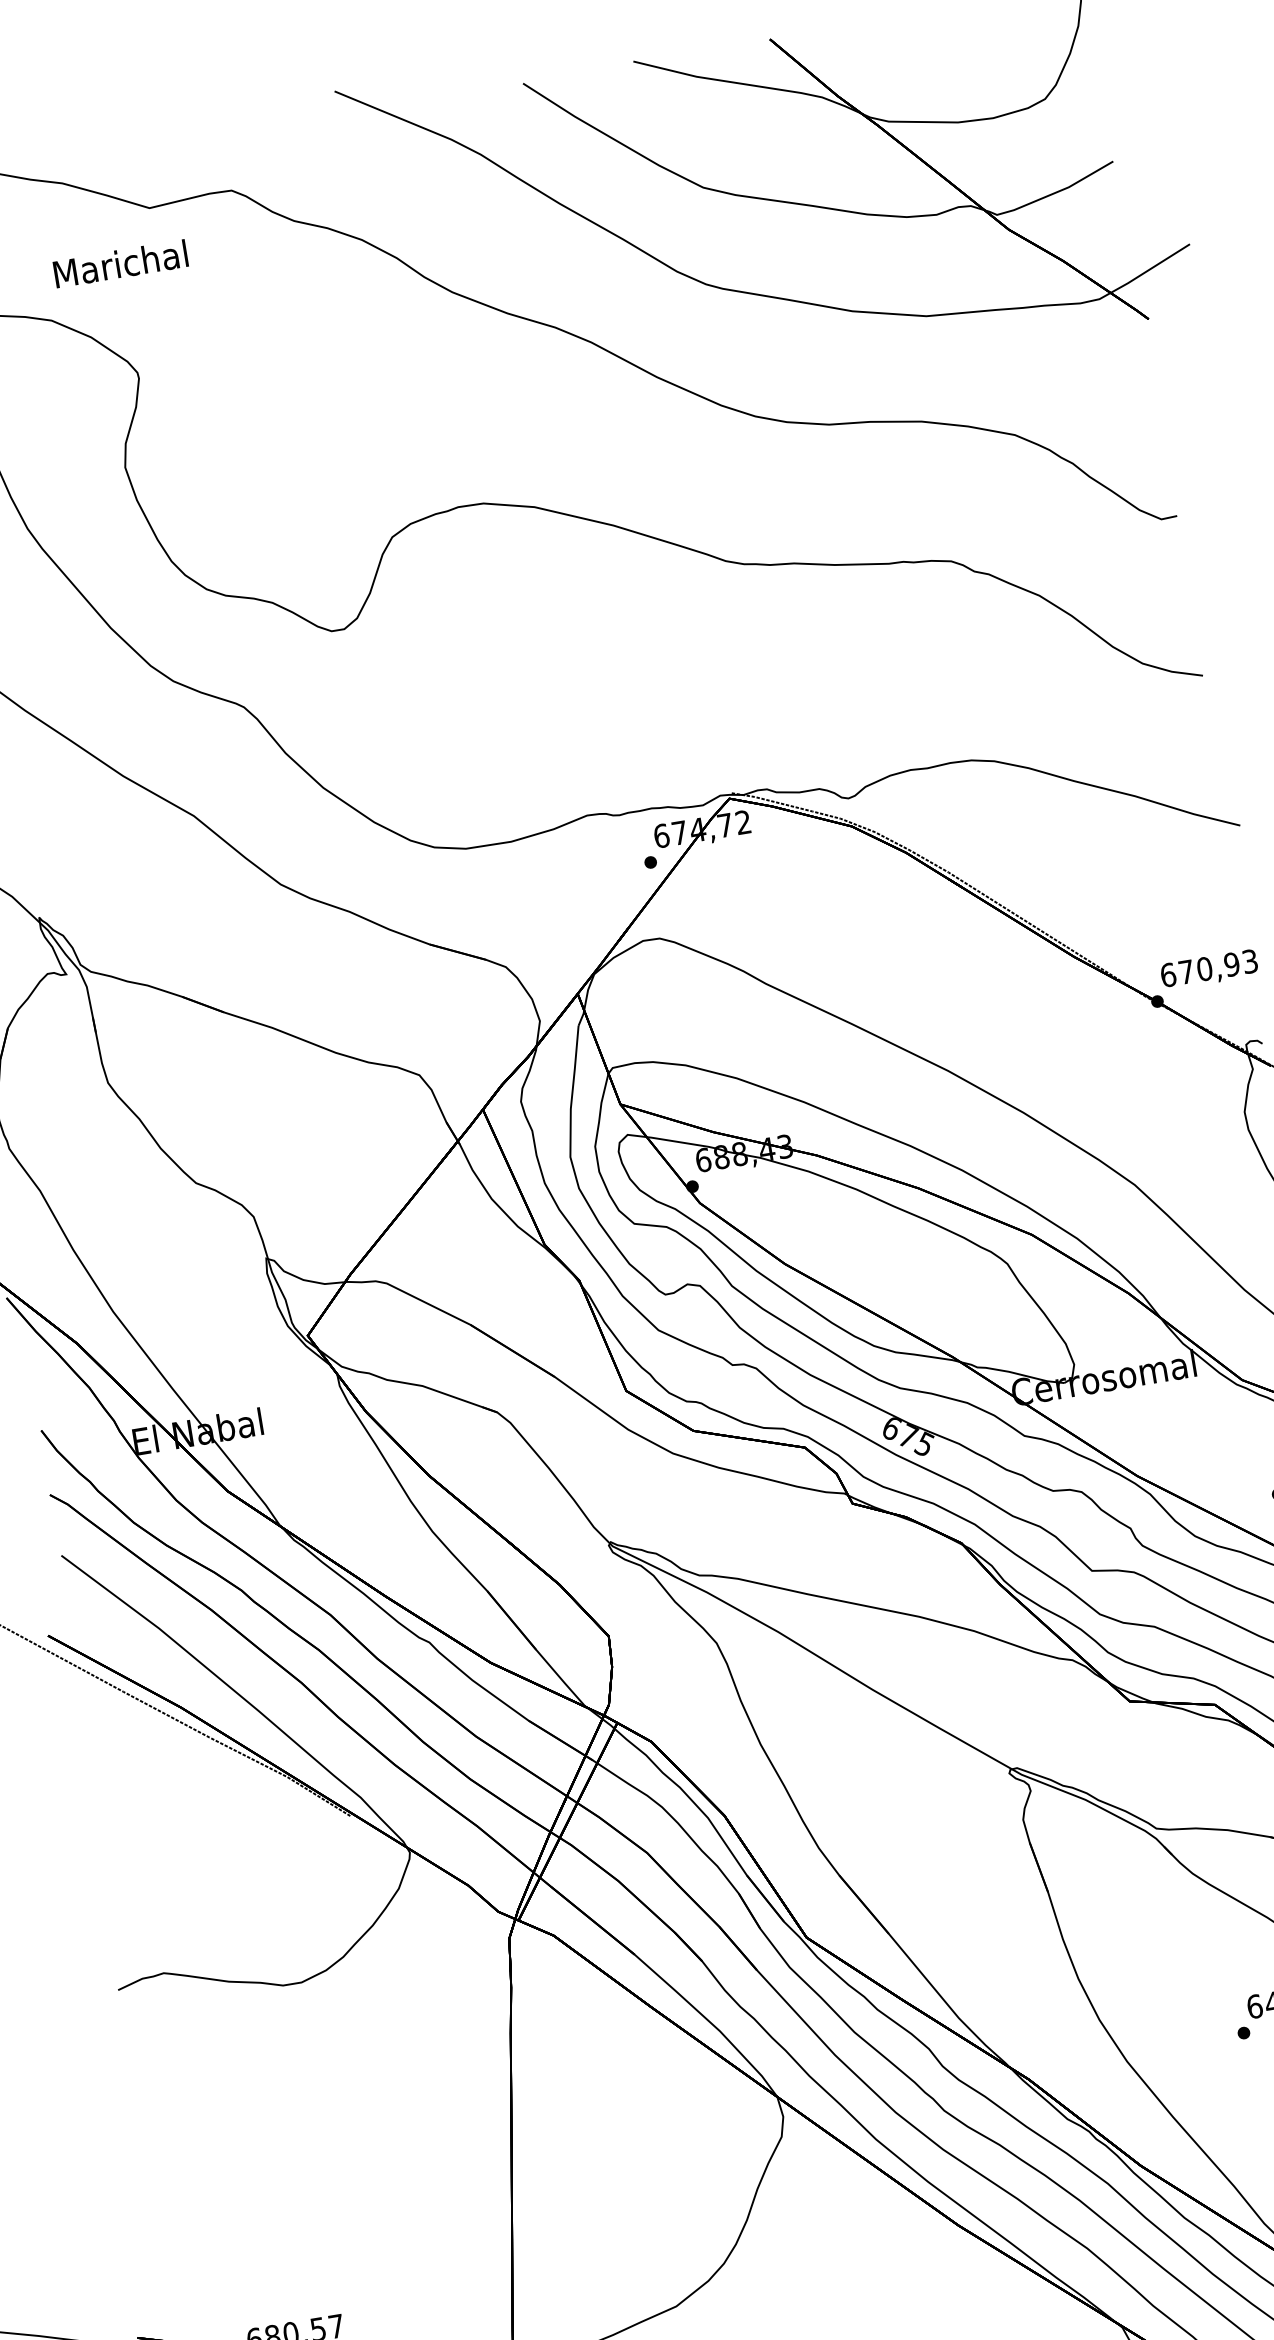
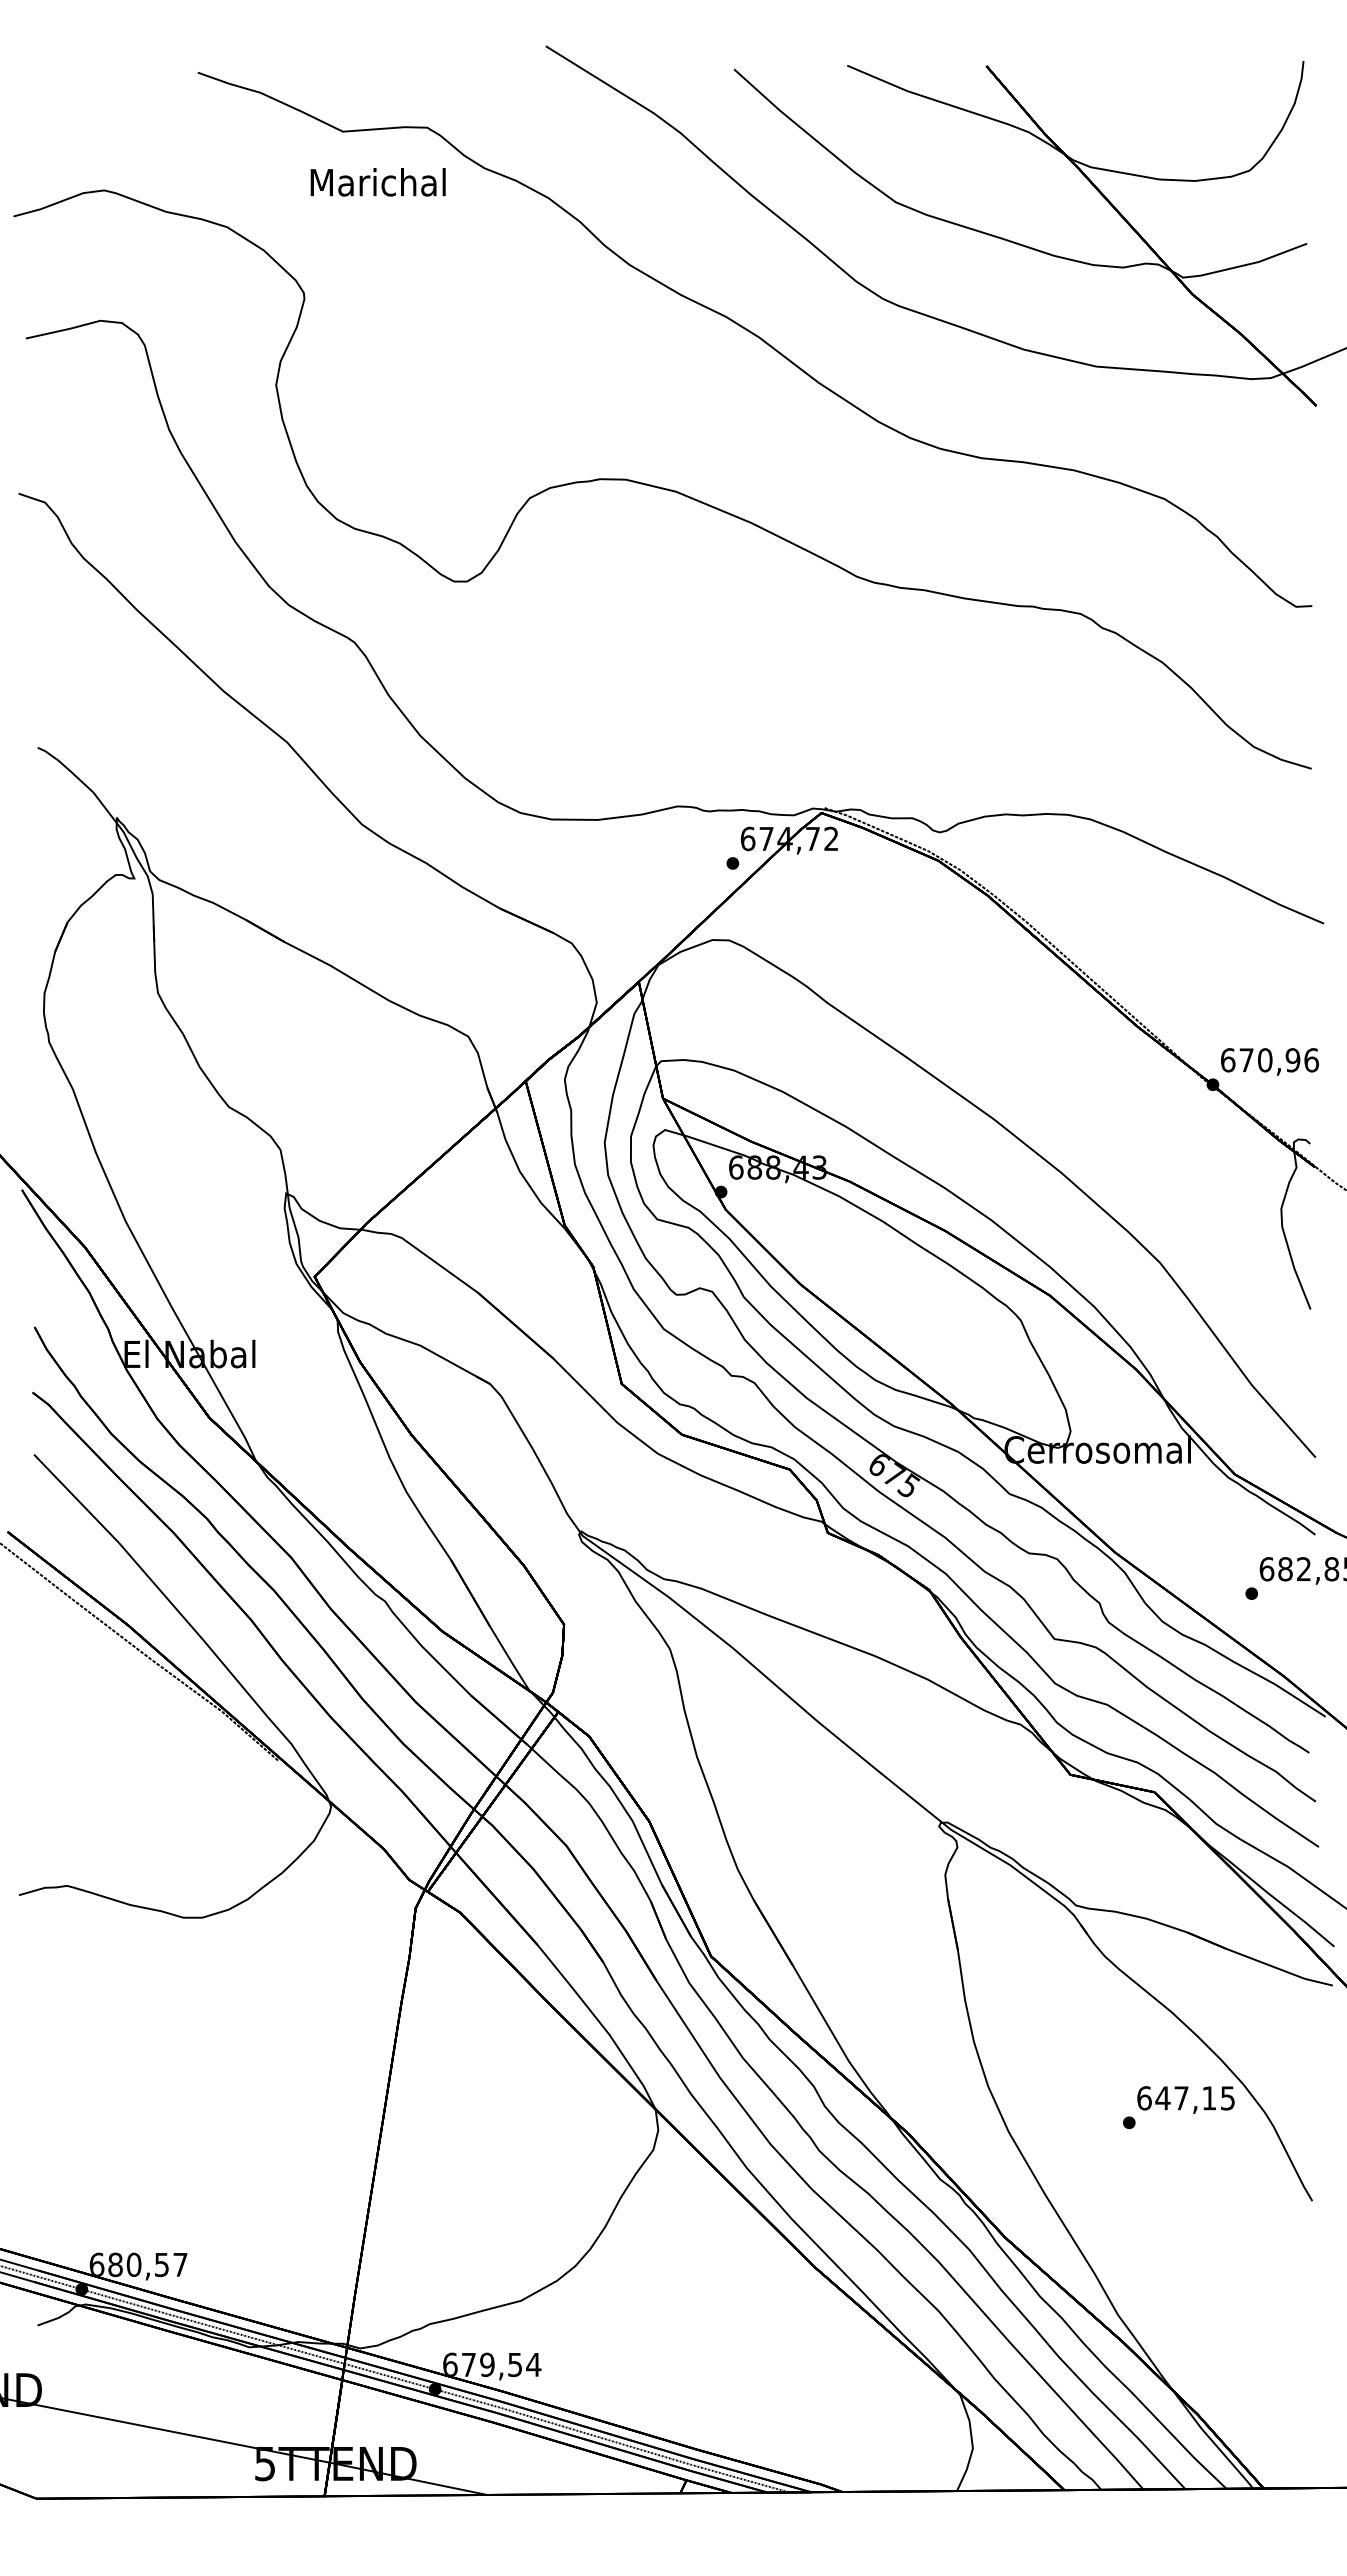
text: (120, 264) -> (377, 182), moved
text: (1250, 961) -> (1311, 1060), 670,93 -> 670,96

